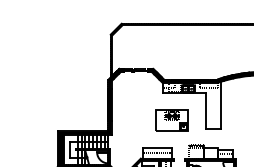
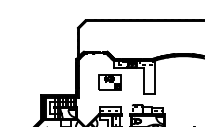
part: (171, 120) -> (109, 82), moved

